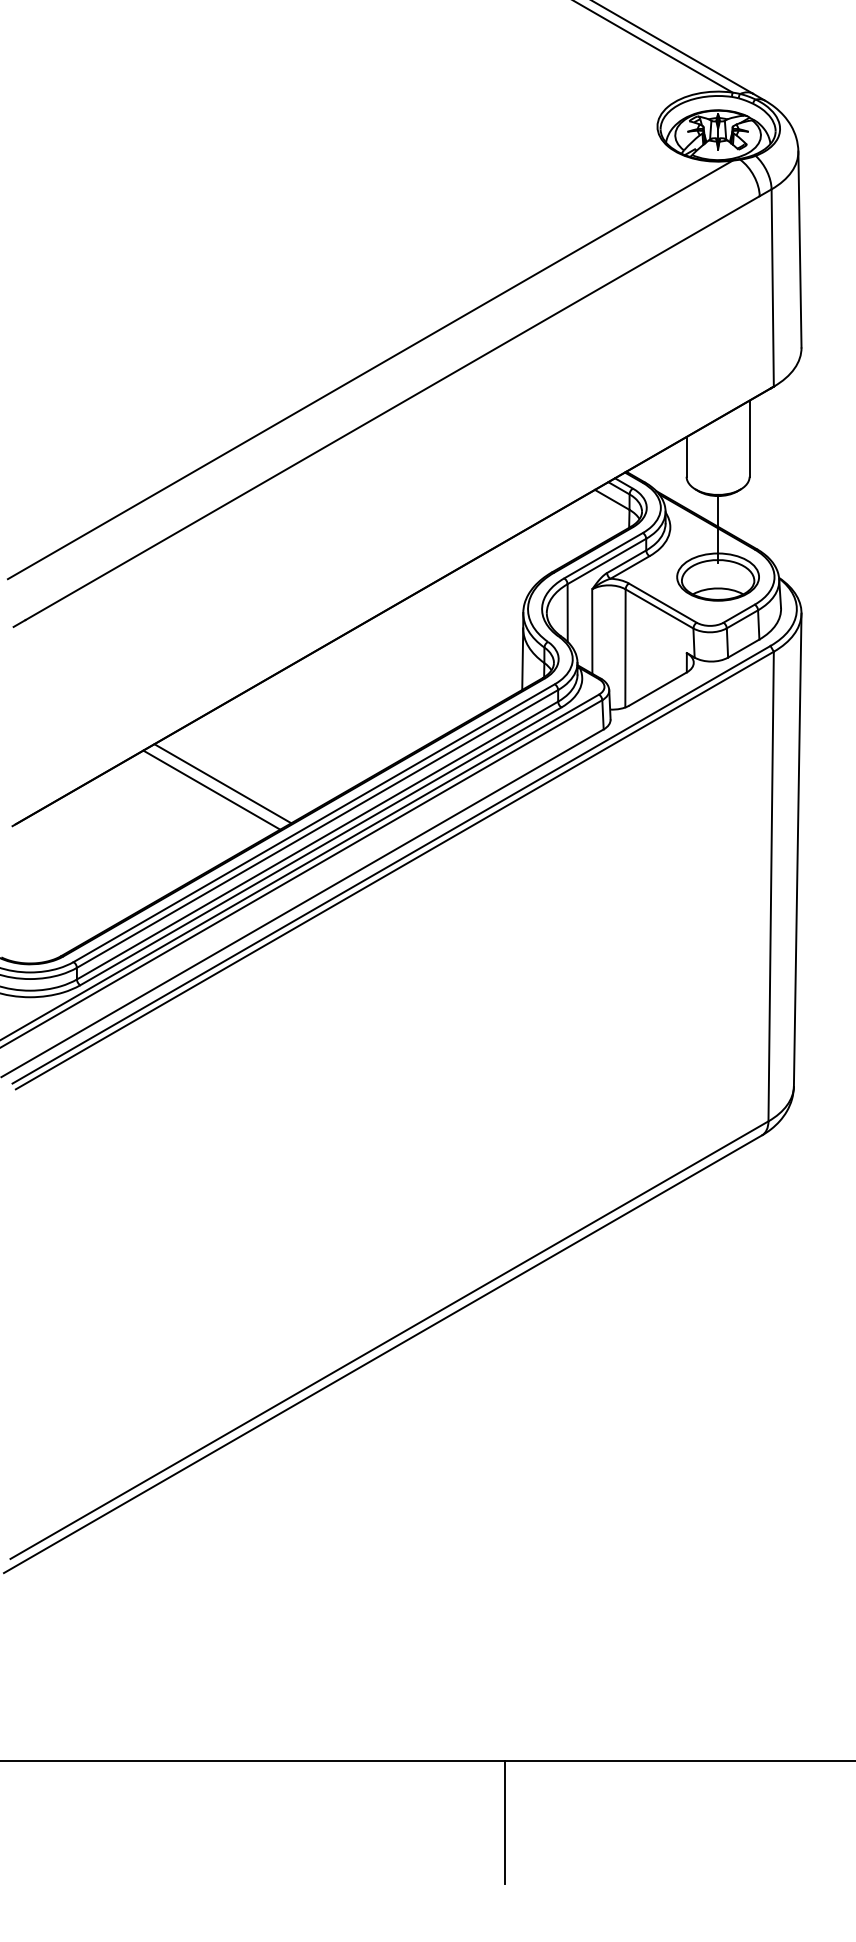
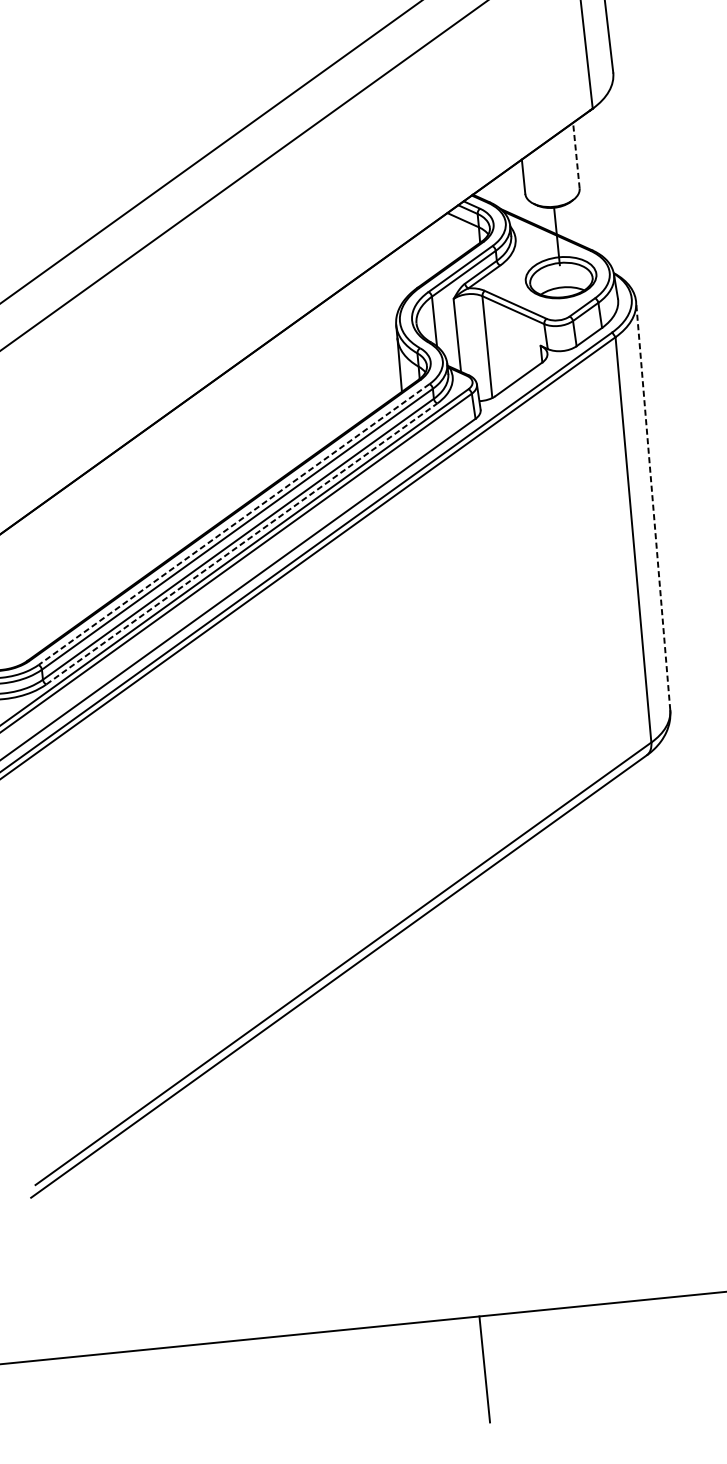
line: (749, 438) -> (576, 155), solid -> dashed
line: (222, 783) -> (151, 498), removed
line: (211, 789) -> (142, 504), removed
line: (314, 823) -> (234, 524), solid -> dashed
line: (320, 846) -> (241, 544), solid -> dashed
line: (797, 849) -> (652, 505), solid -> dashed

